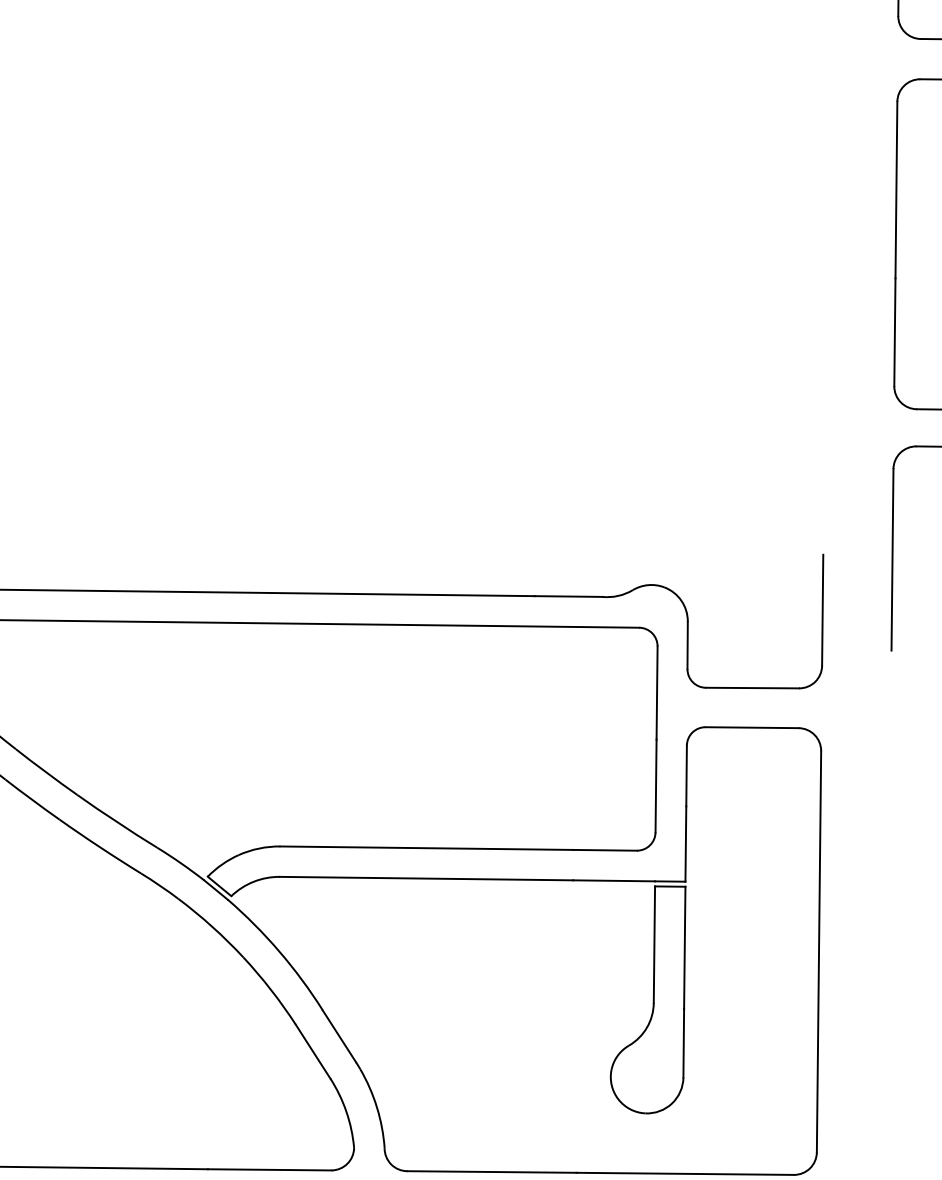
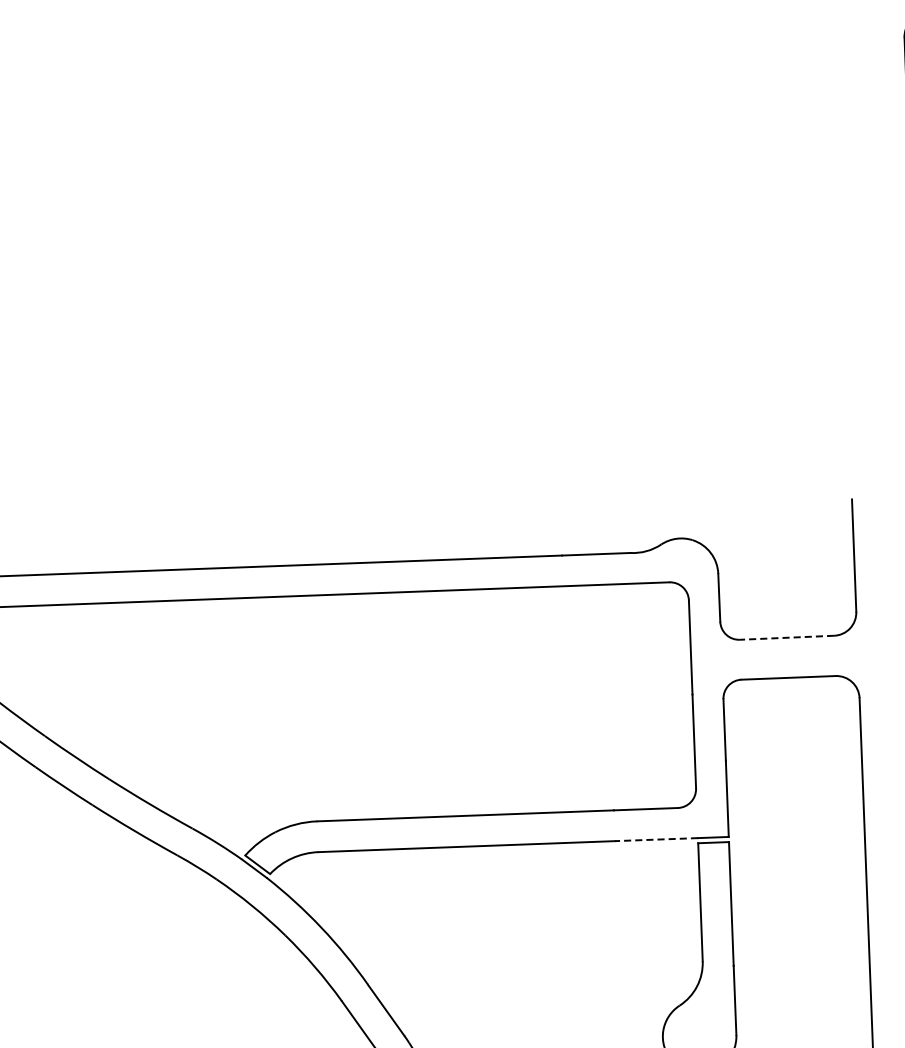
line: (752, 688) -> (787, 638), solid -> dashed
line: (614, 880) -> (656, 839), solid -> dashed

